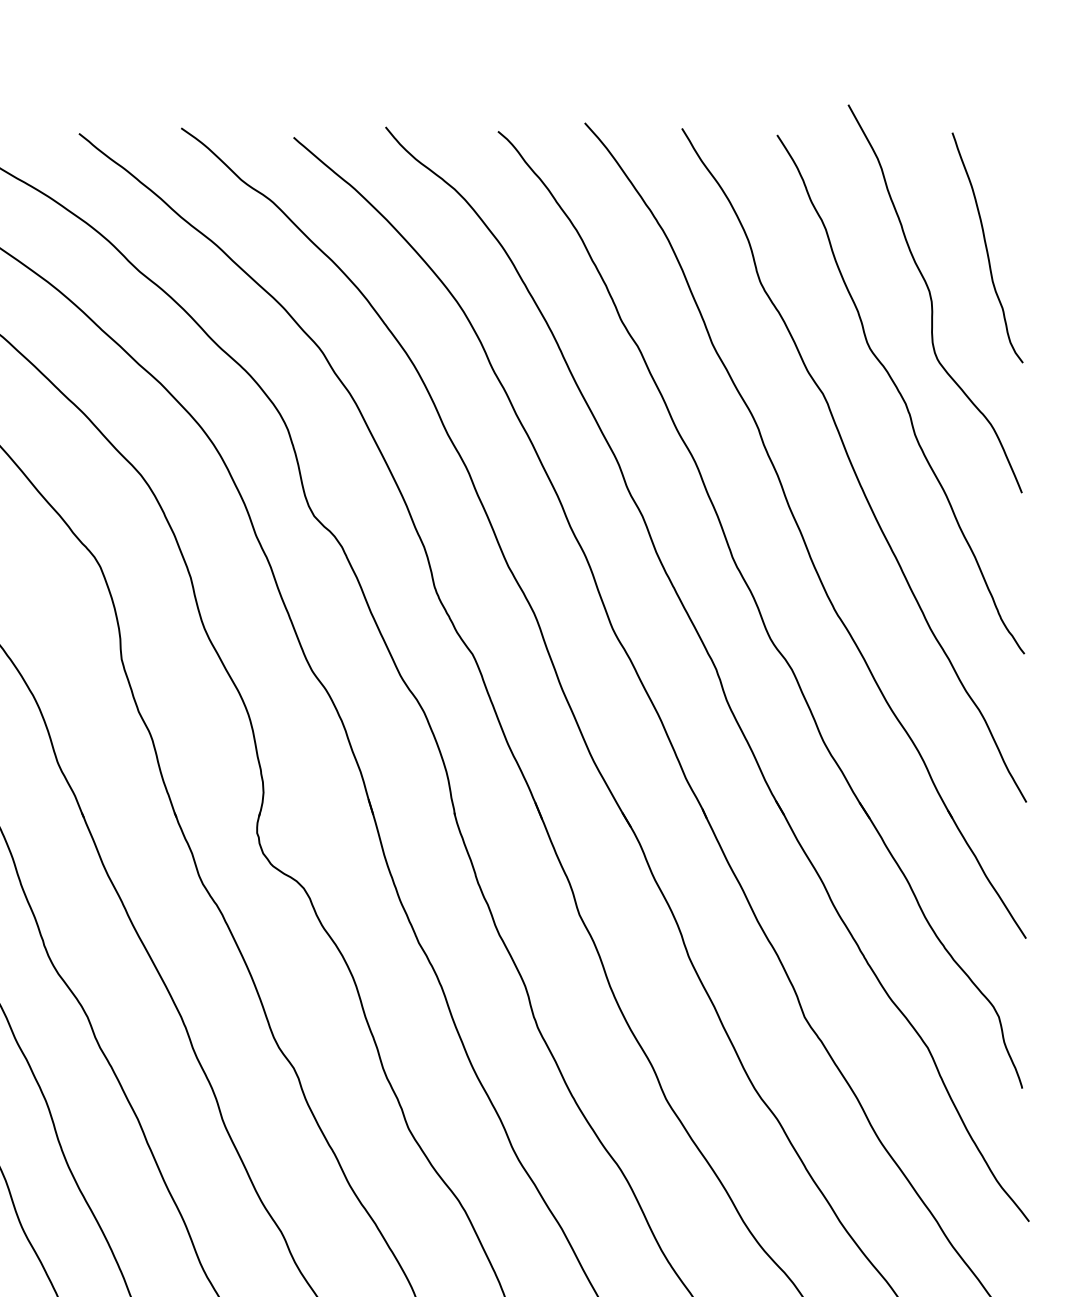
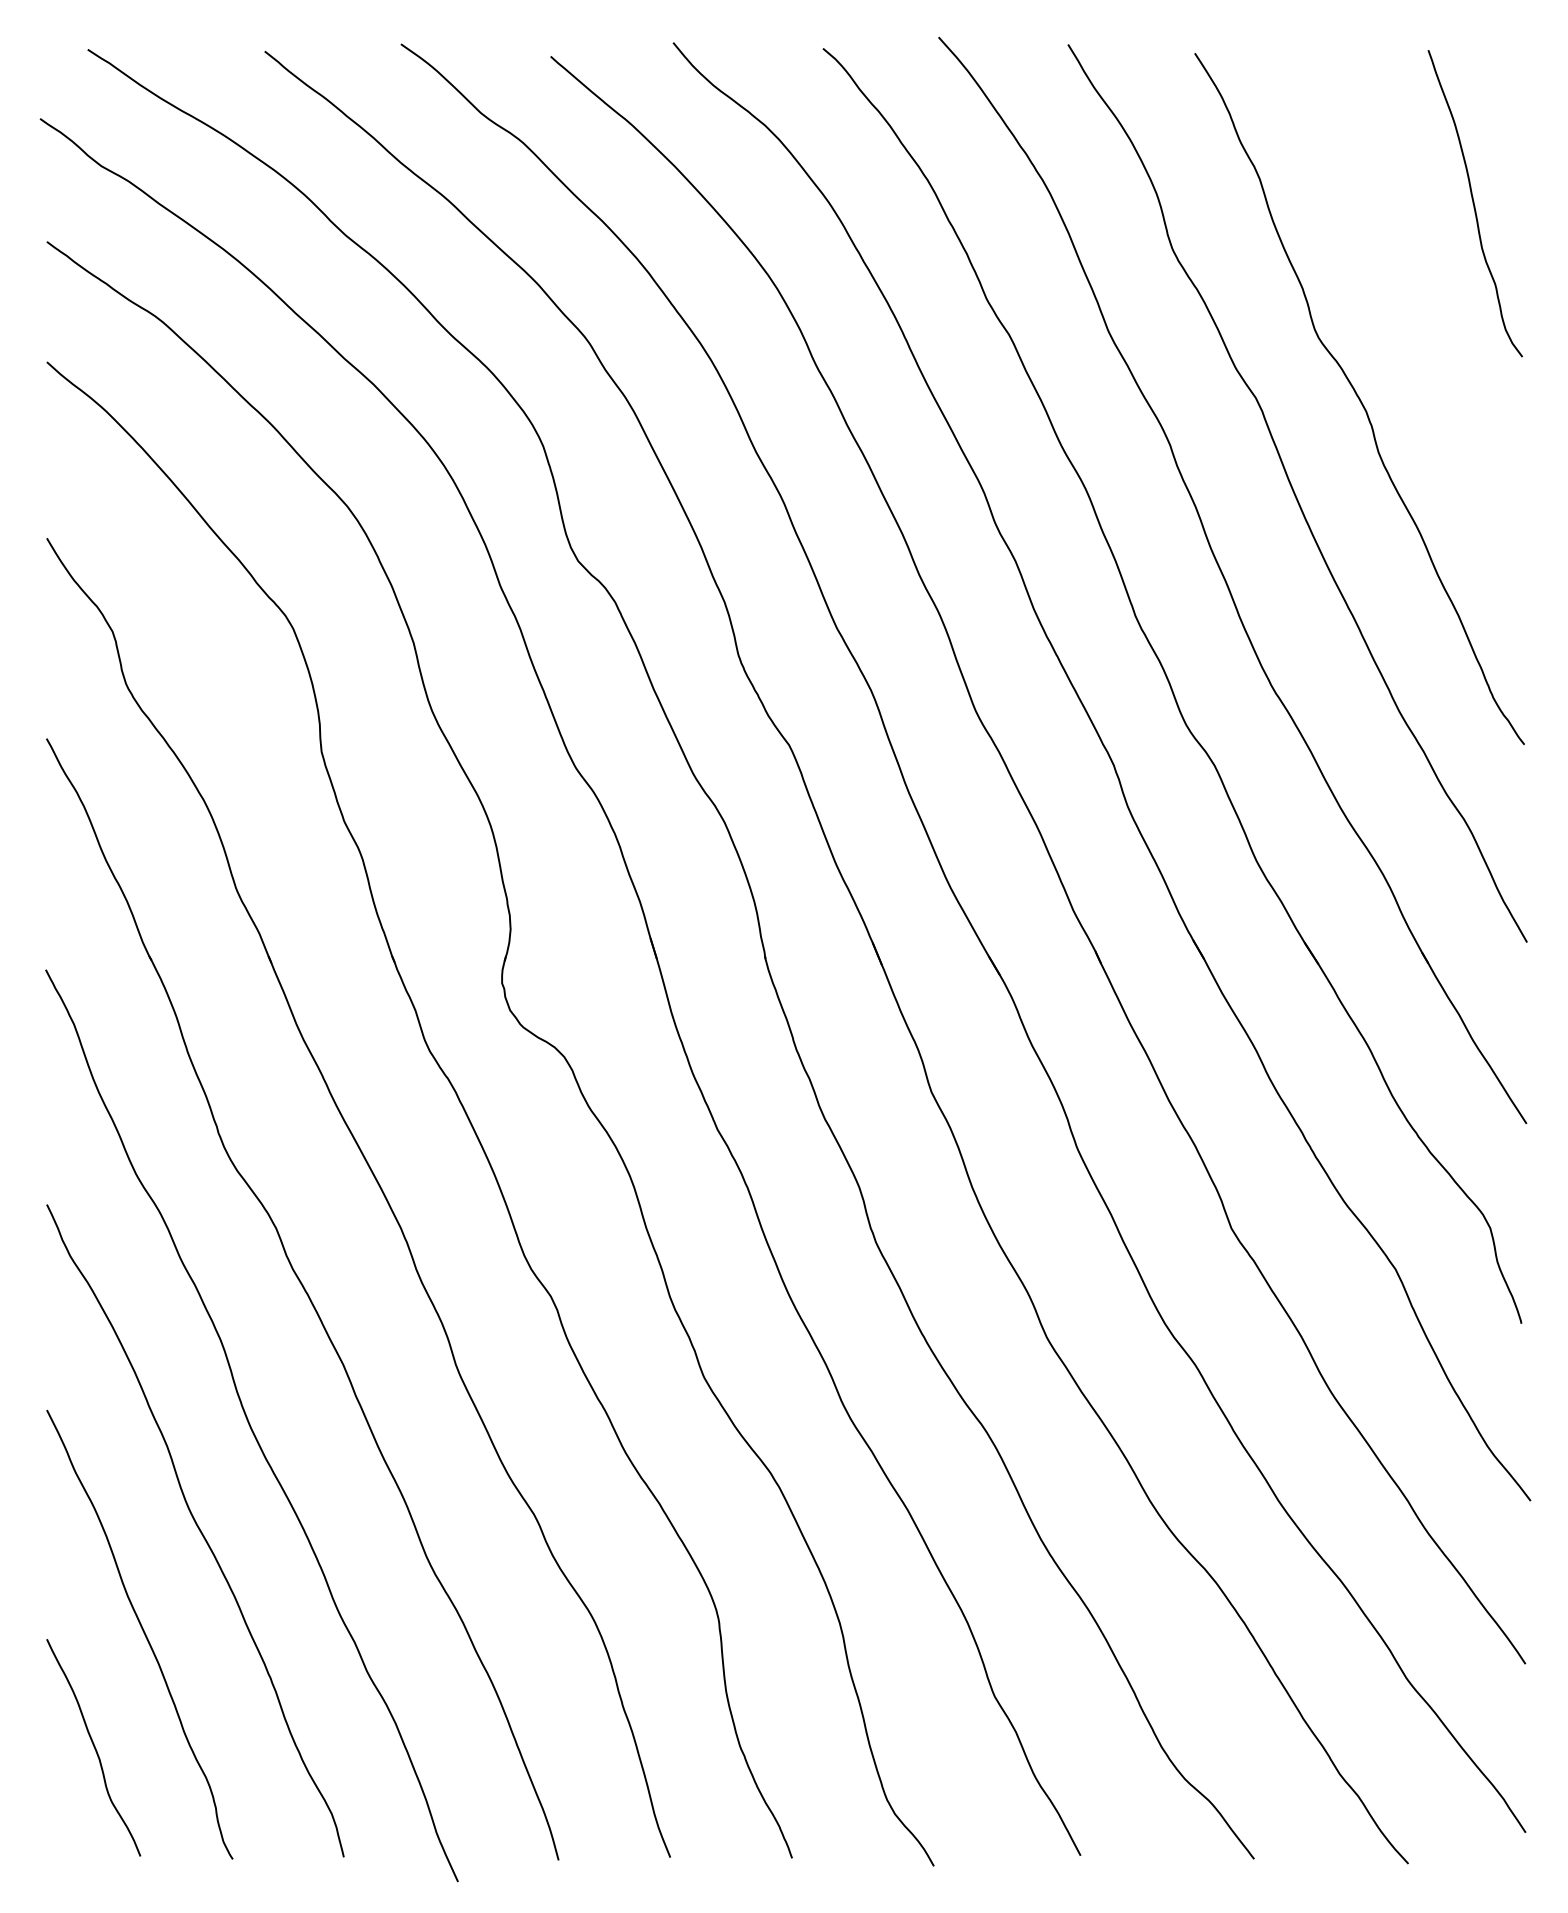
curve: (932, 299) -> (1401, 272), removed

